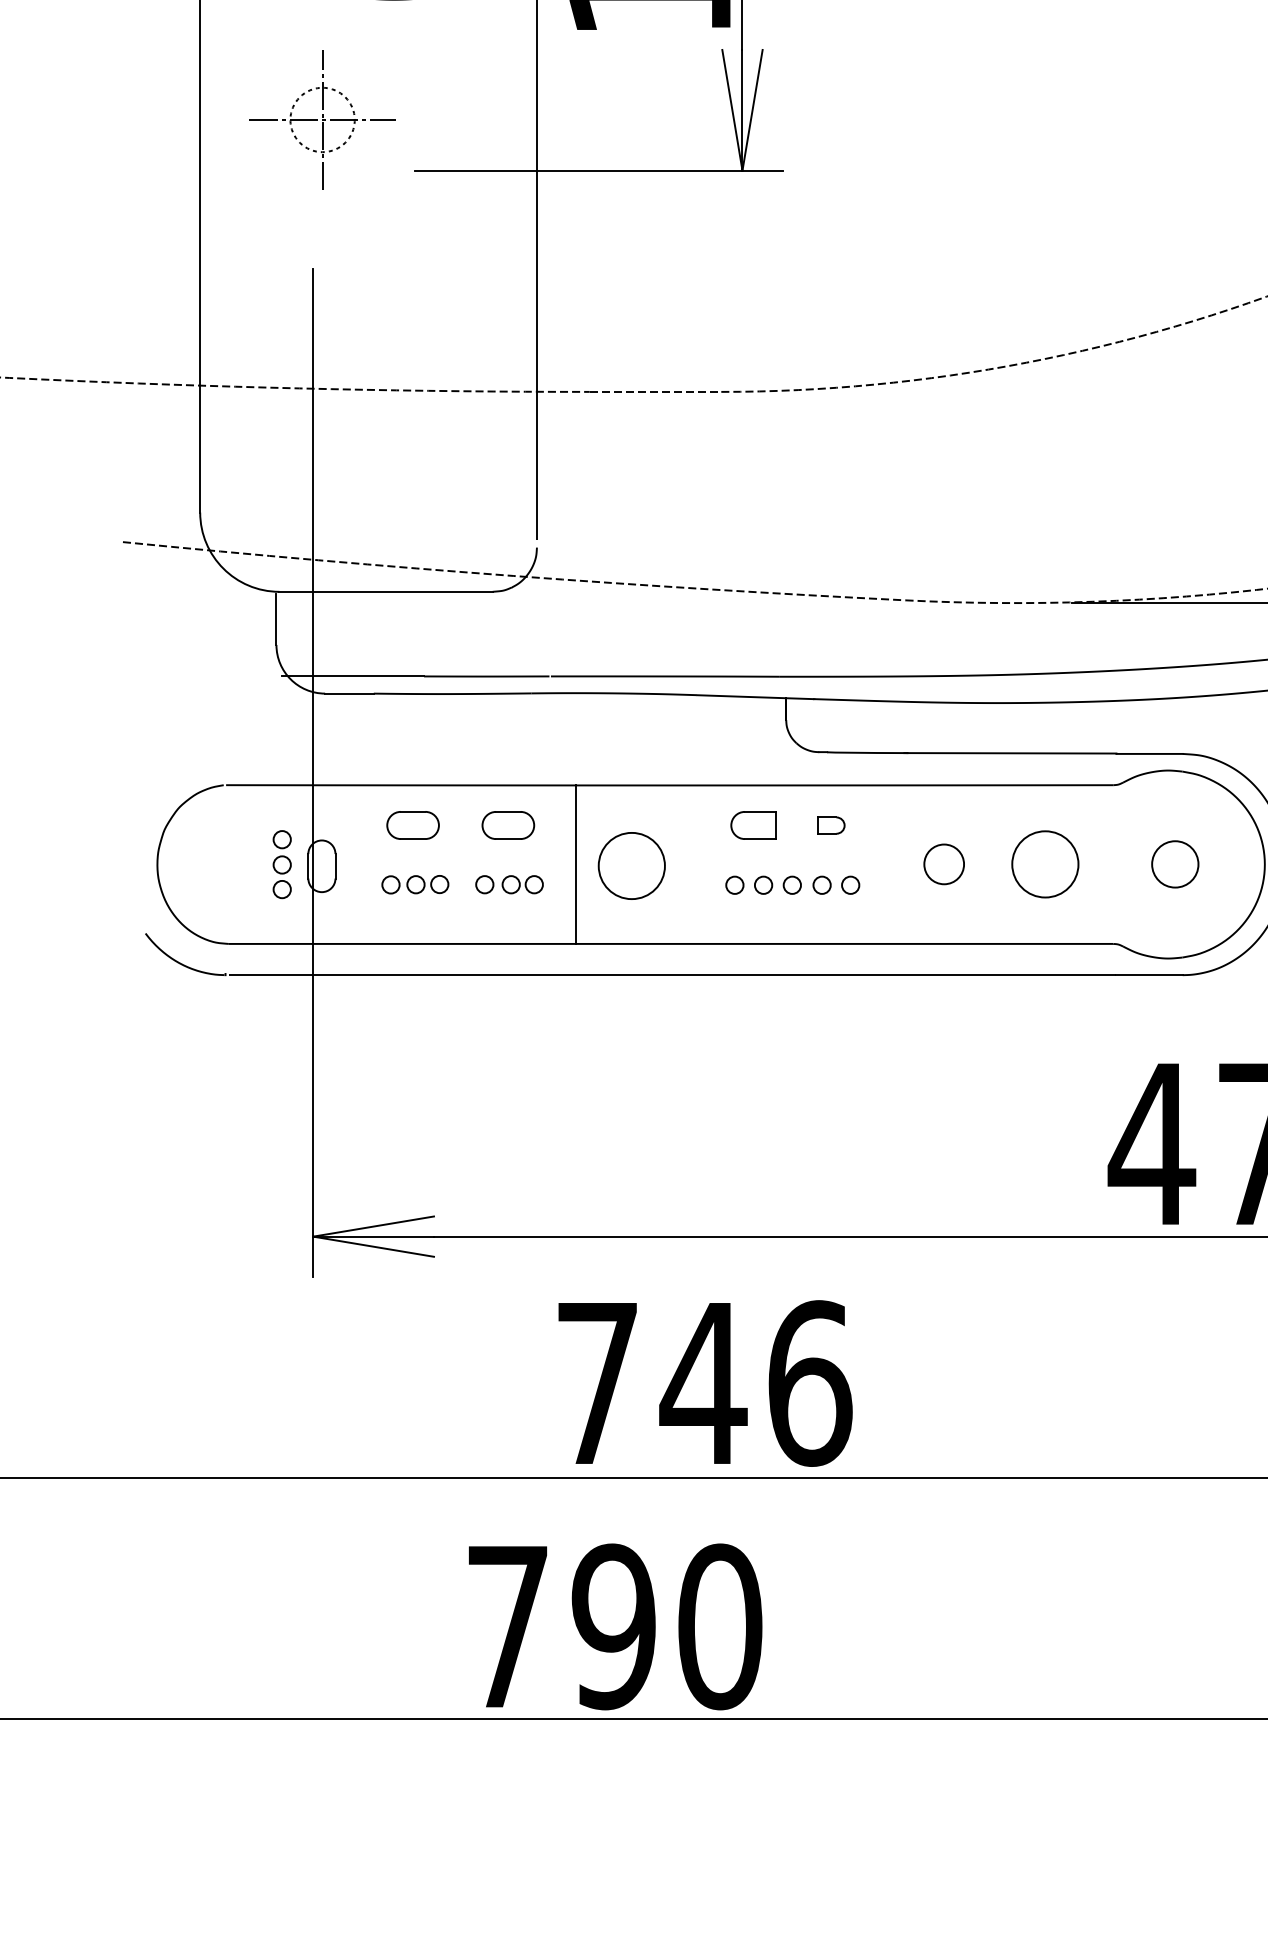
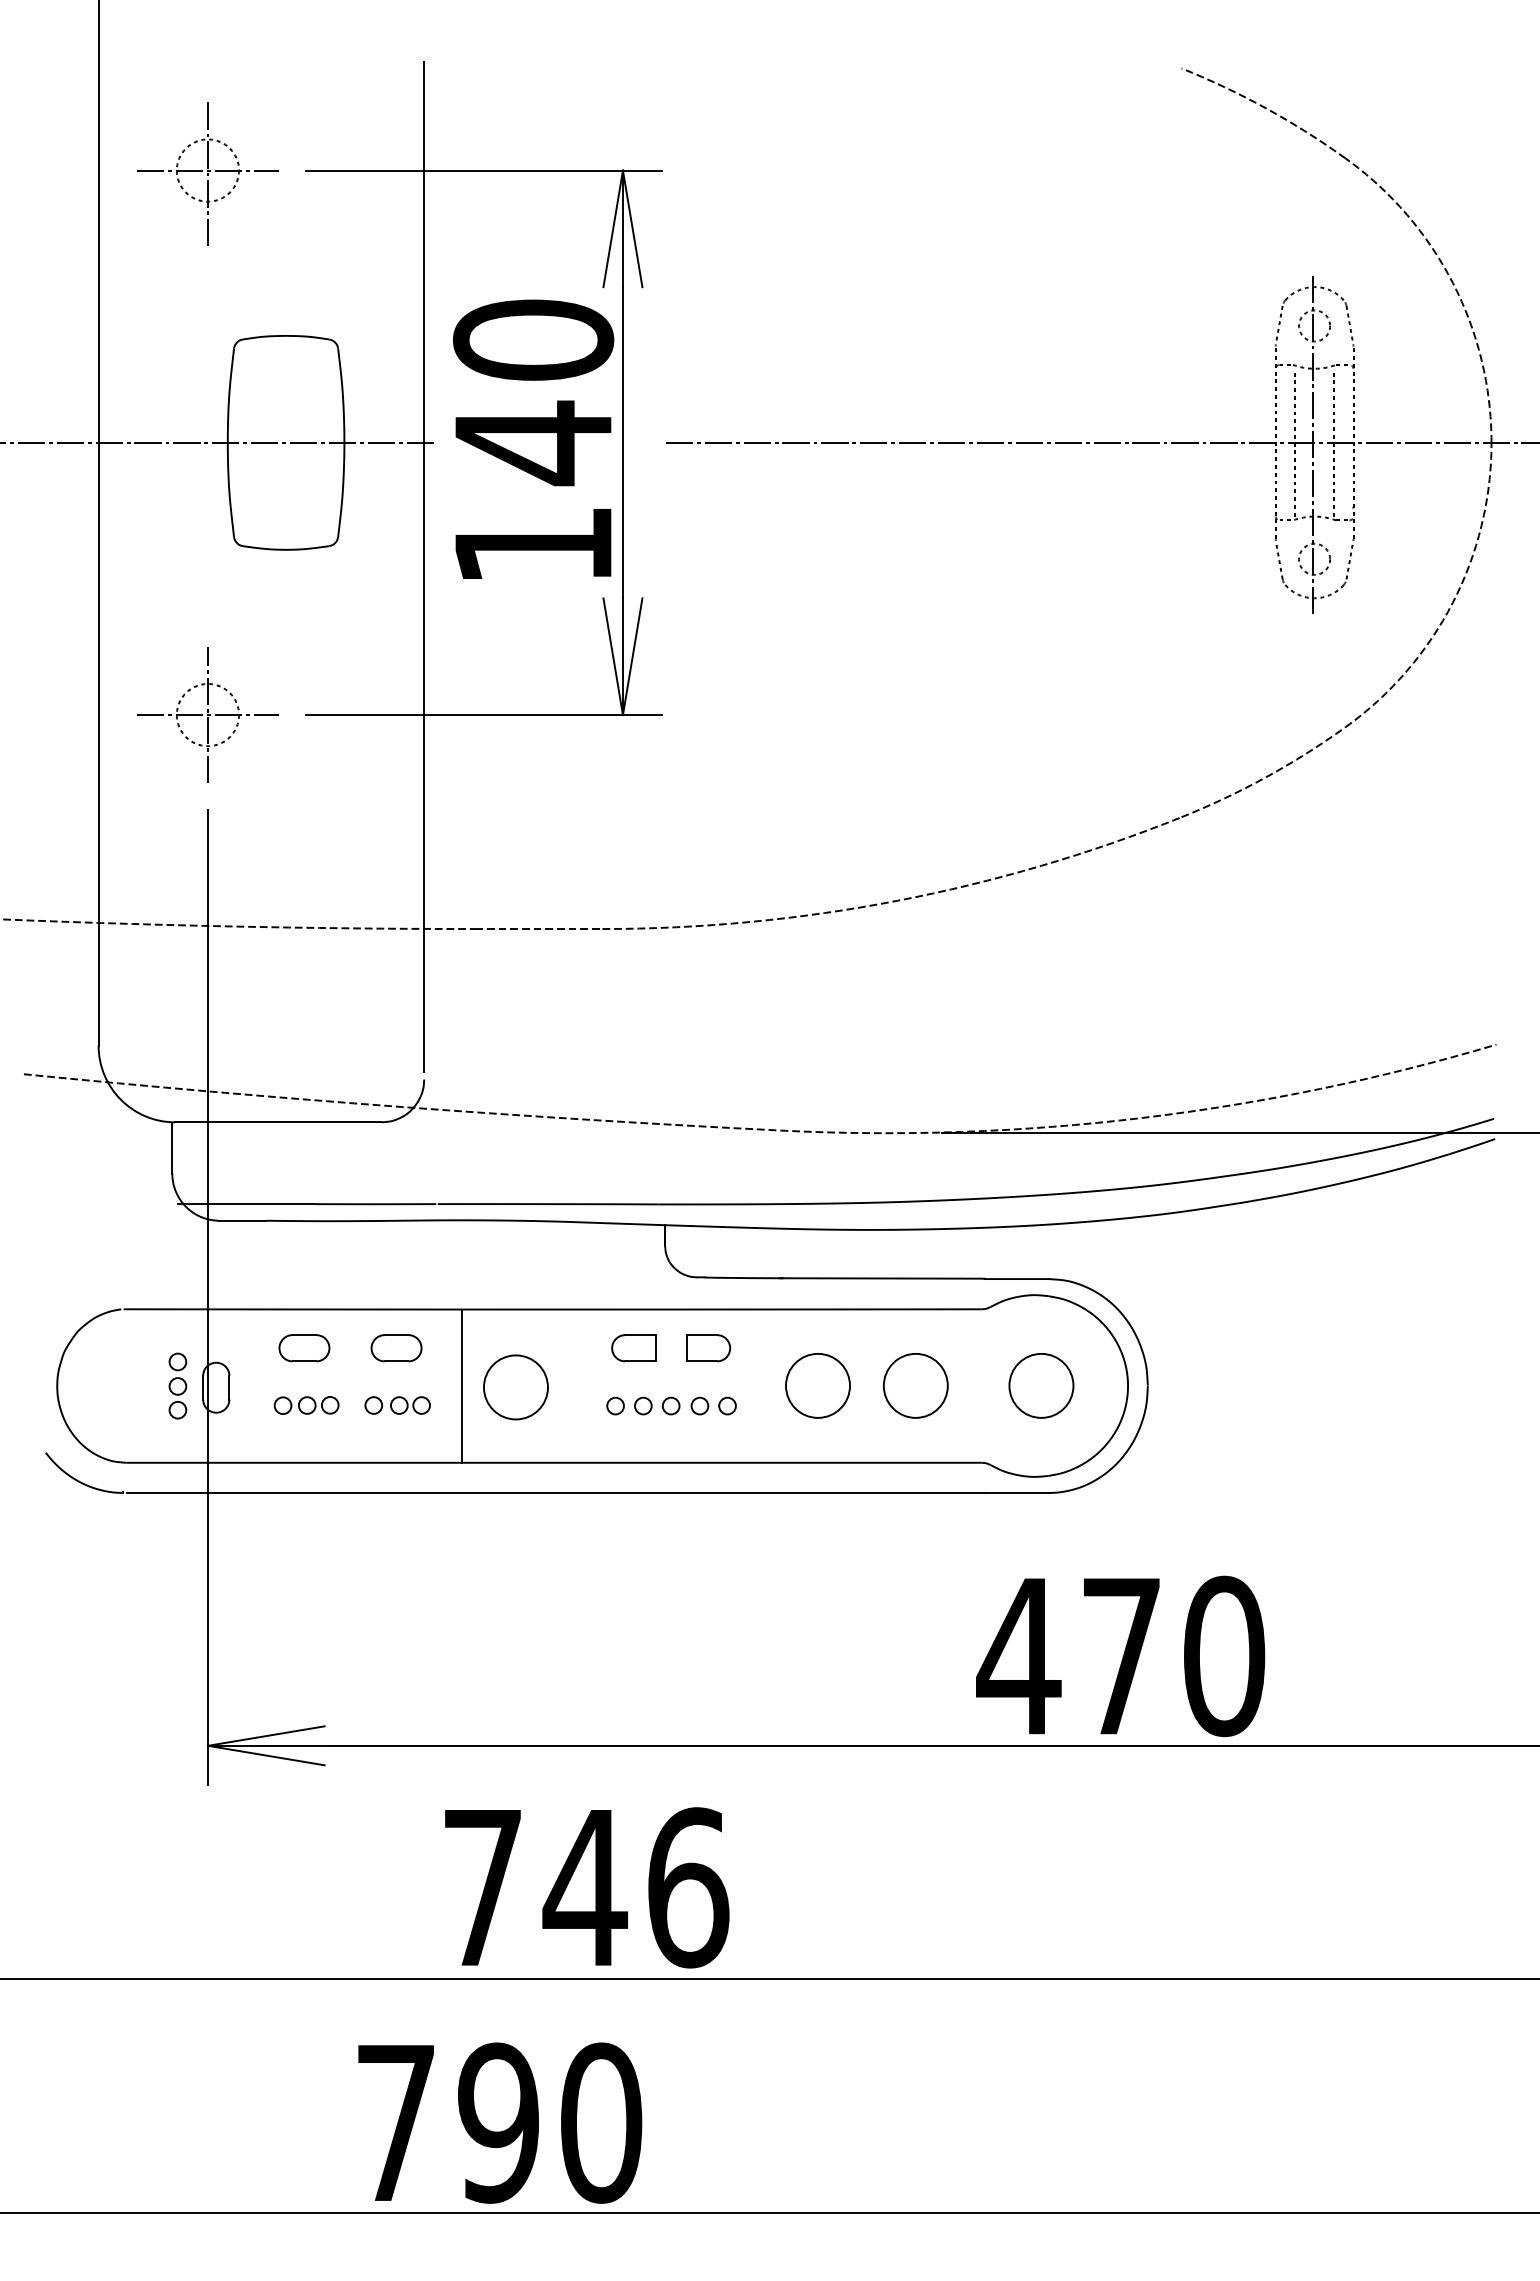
part: (322, 119) -> (207, 714), moved
part: (830, 825) -> (708, 1348), size x1.67
circle: (943, 864) -> (817, 1385), size x1.67
circle: (1175, 864) -> (1041, 1385), size x1.43

